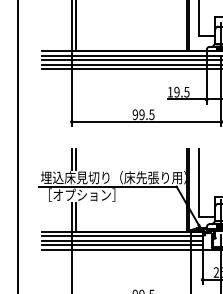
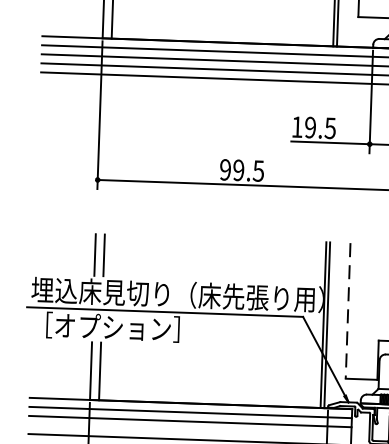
line: (198, 182) -> (347, 310), solid -> dashed
line: (121, 245) -> (188, 431), removed

